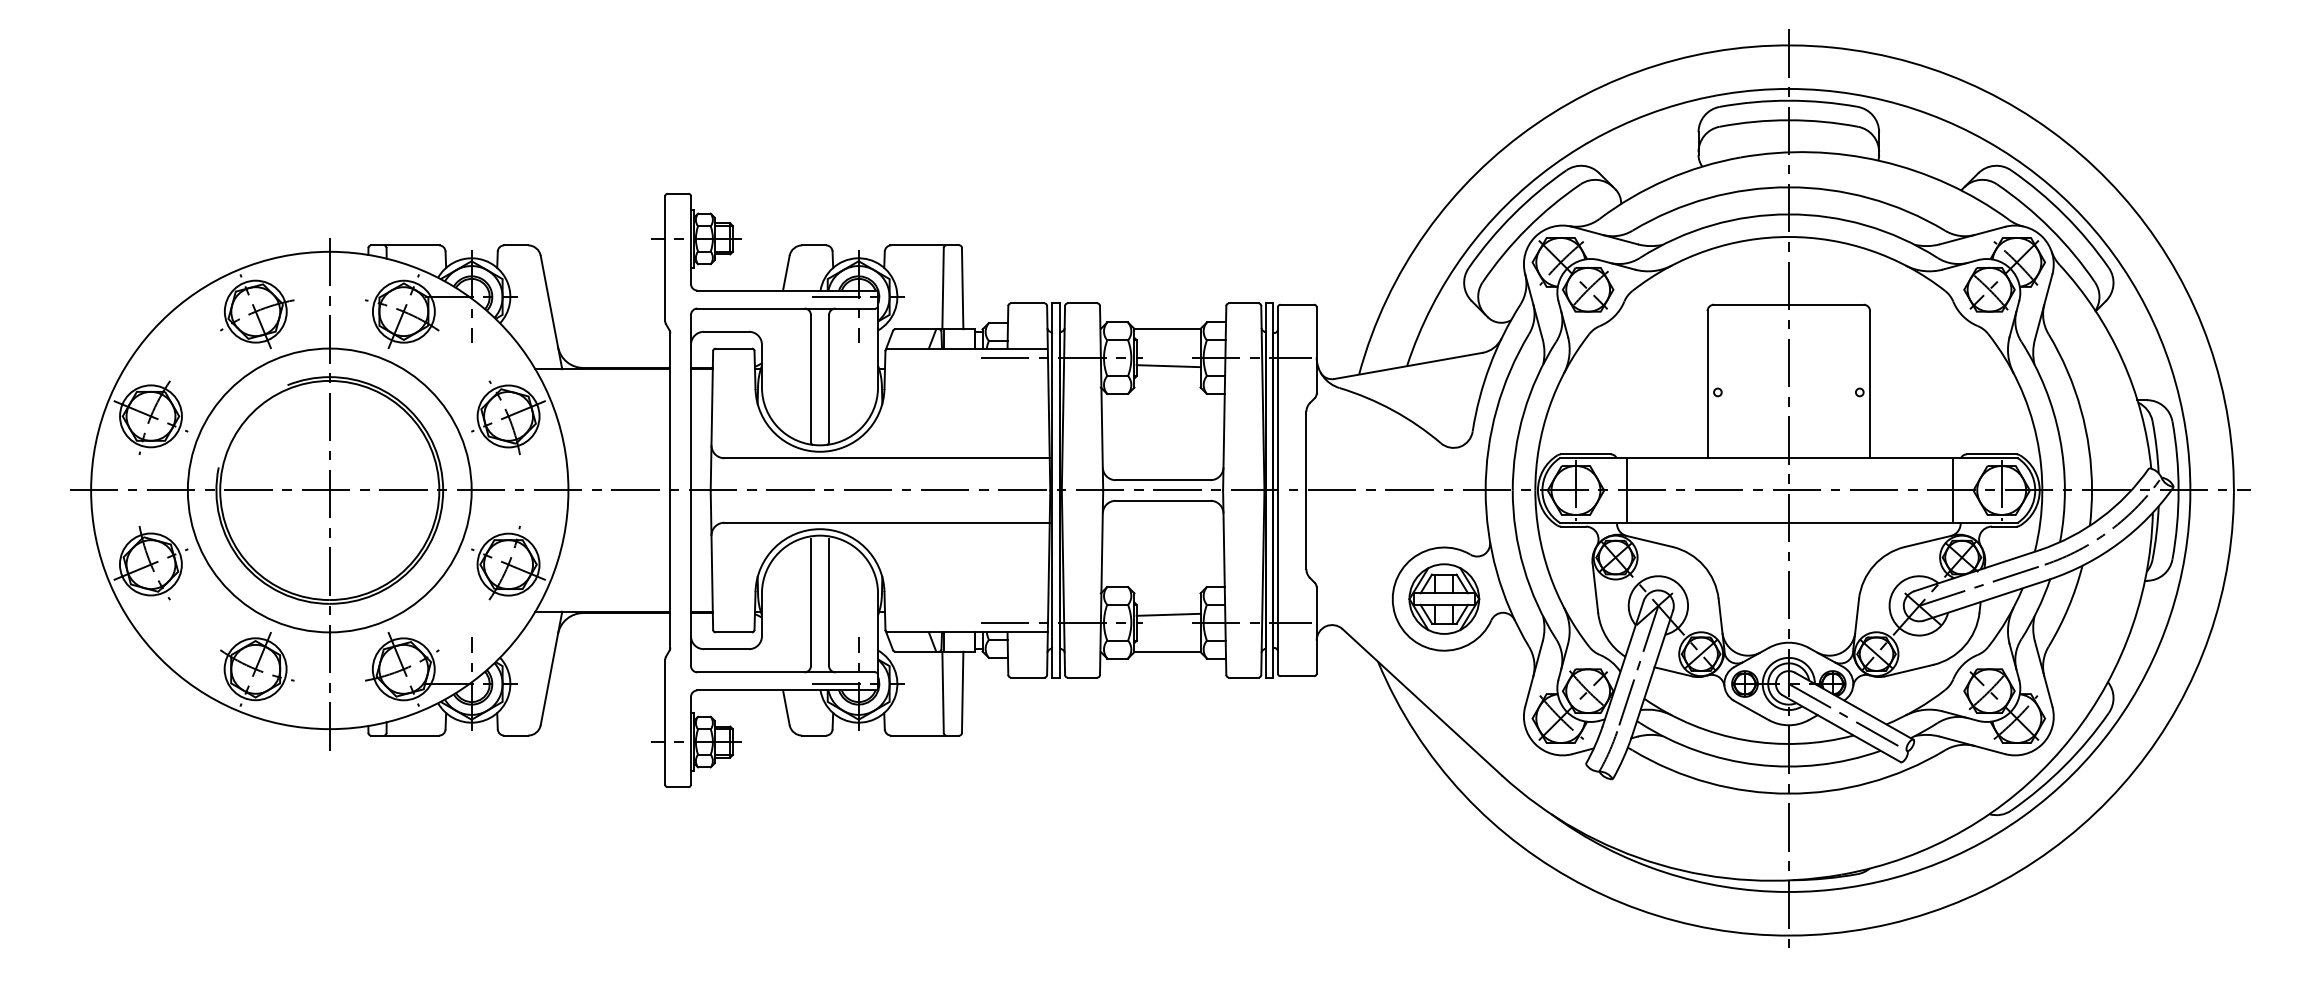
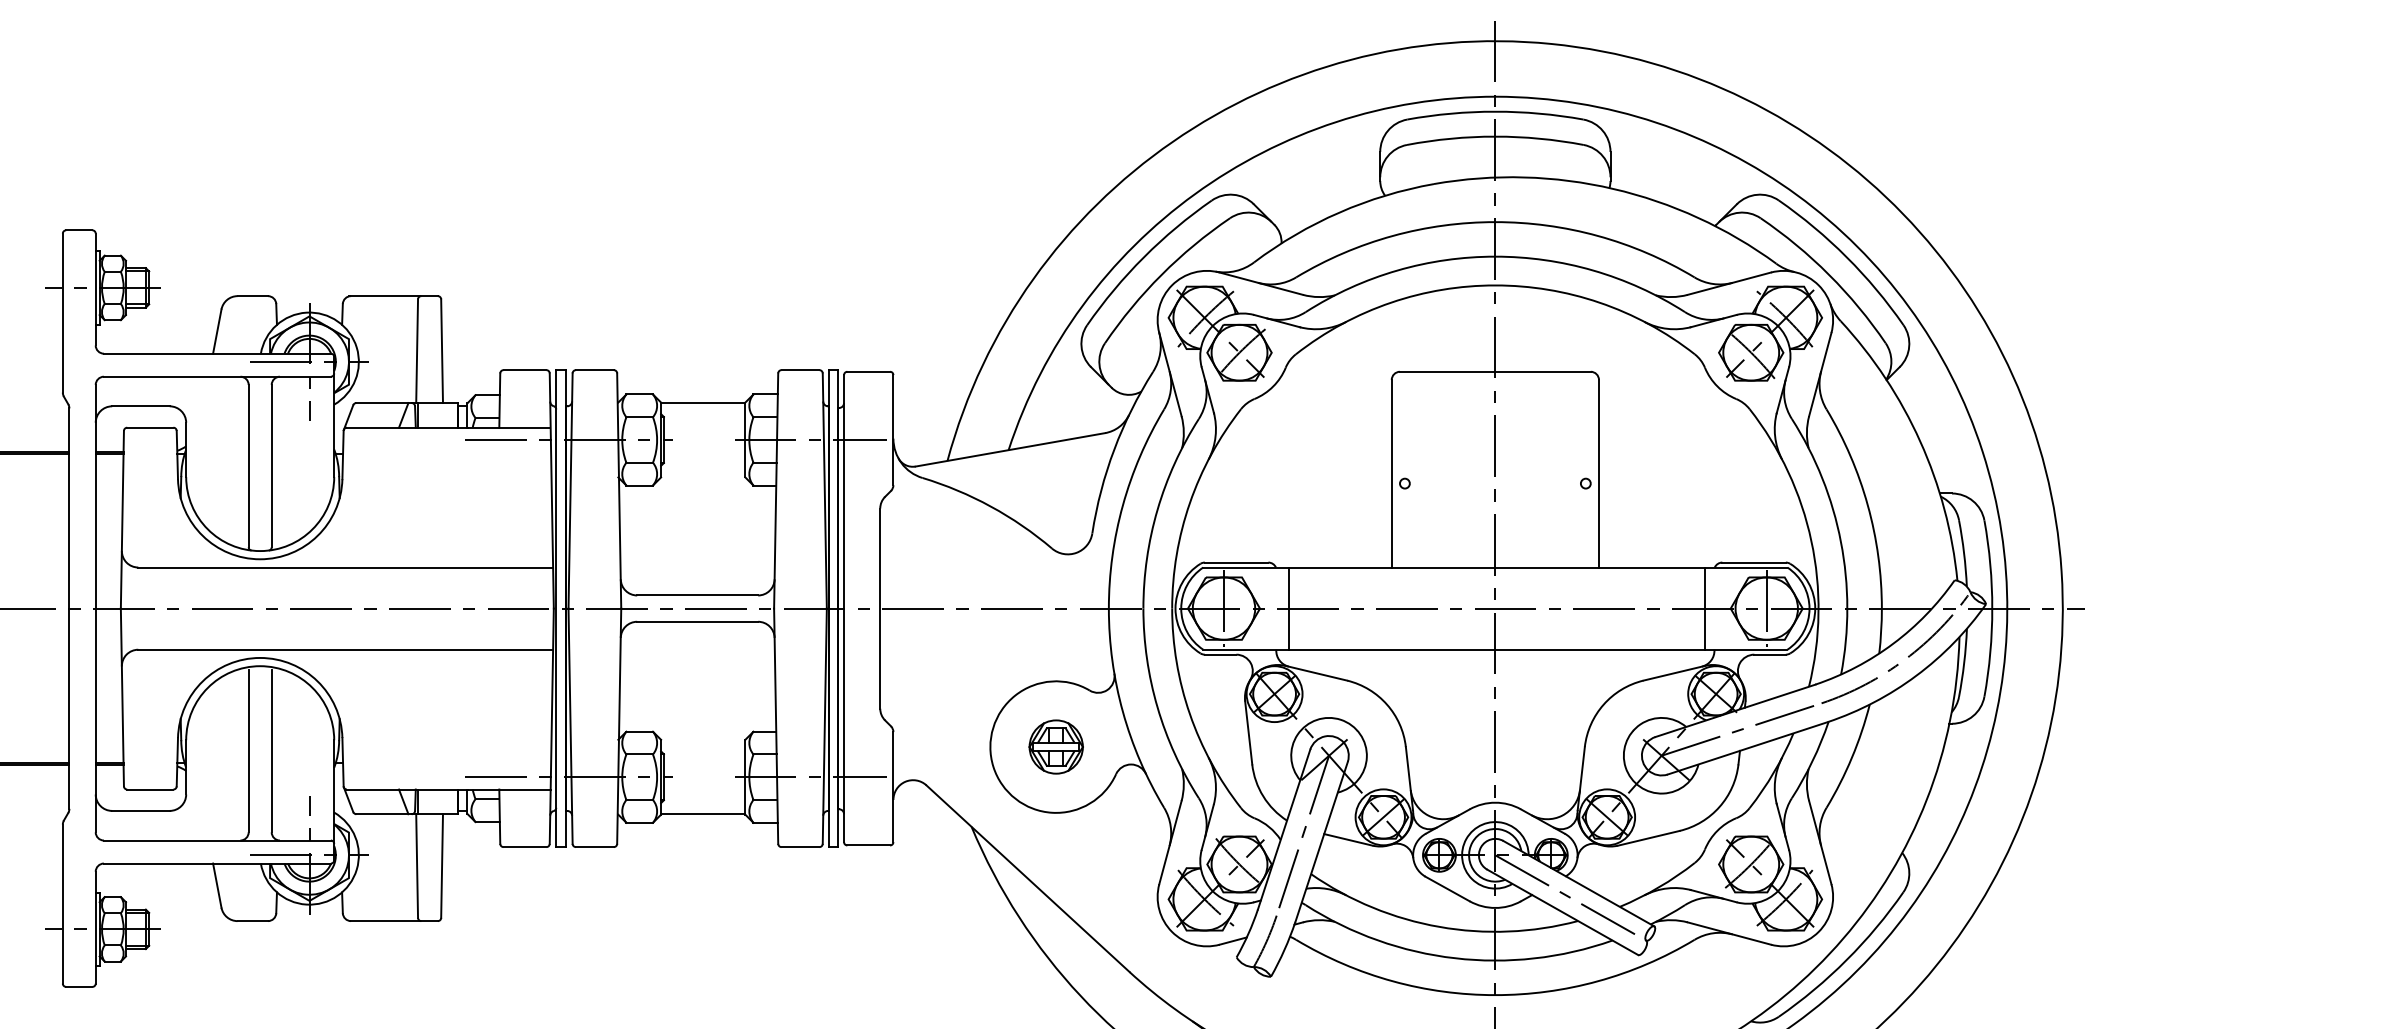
line: (1168, 366) -> (704, 450), removed
part: (1444, 598) -> (1056, 746), size x0.6
line: (1168, 614) -> (704, 766), removed

